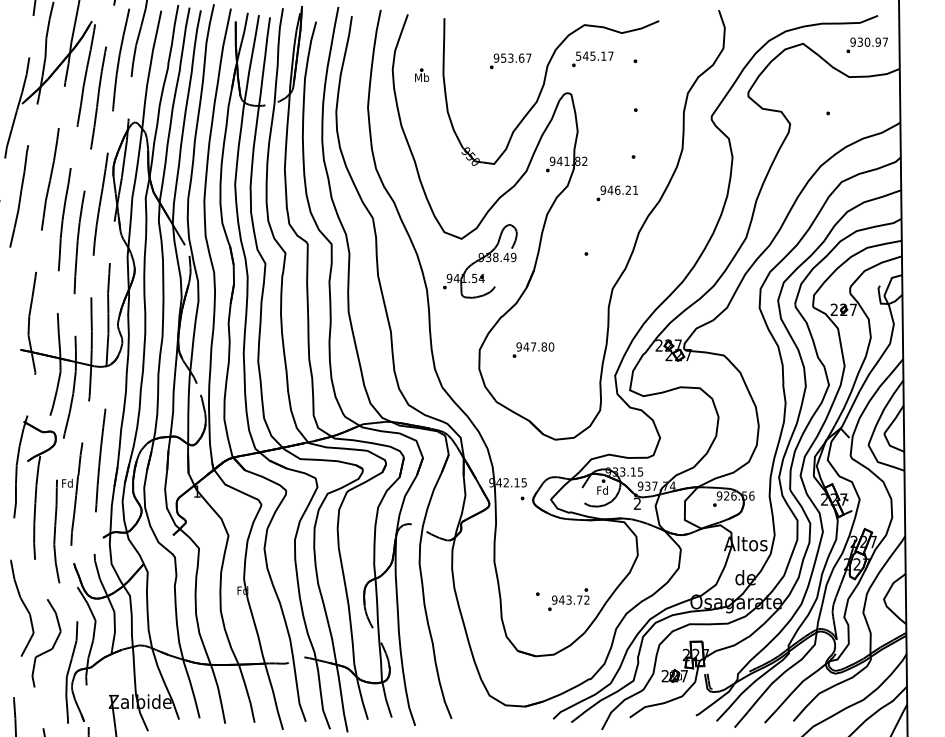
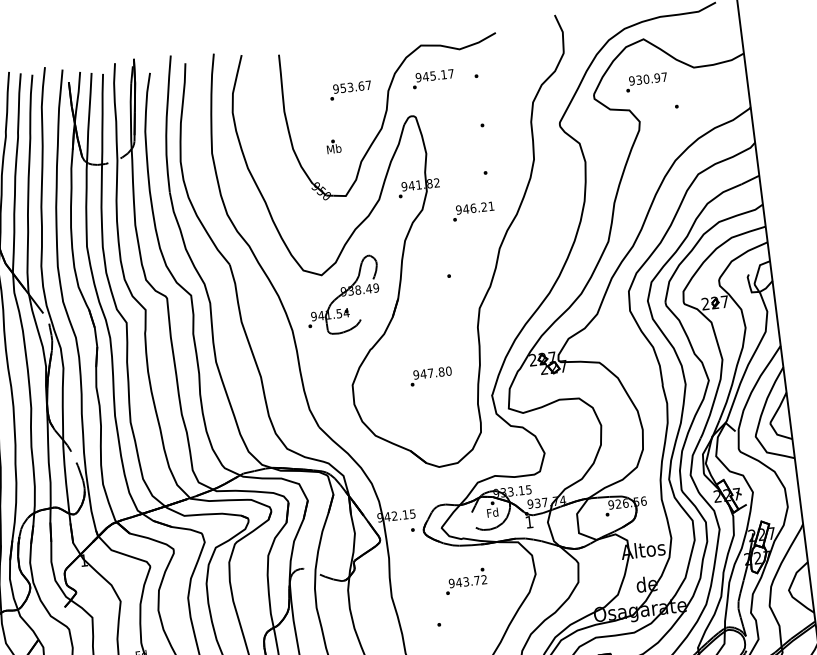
text: (866, 45) -> (645, 82), moved
text: (578, 55) -> (418, 76), 545.17 -> 945.17
text: (422, 75) -> (334, 146), moved
text: (533, 349) -> (431, 375), moved
text: (637, 503) -> (529, 521), 2 -> 1
text: (568, 599) -> (465, 581), moved

